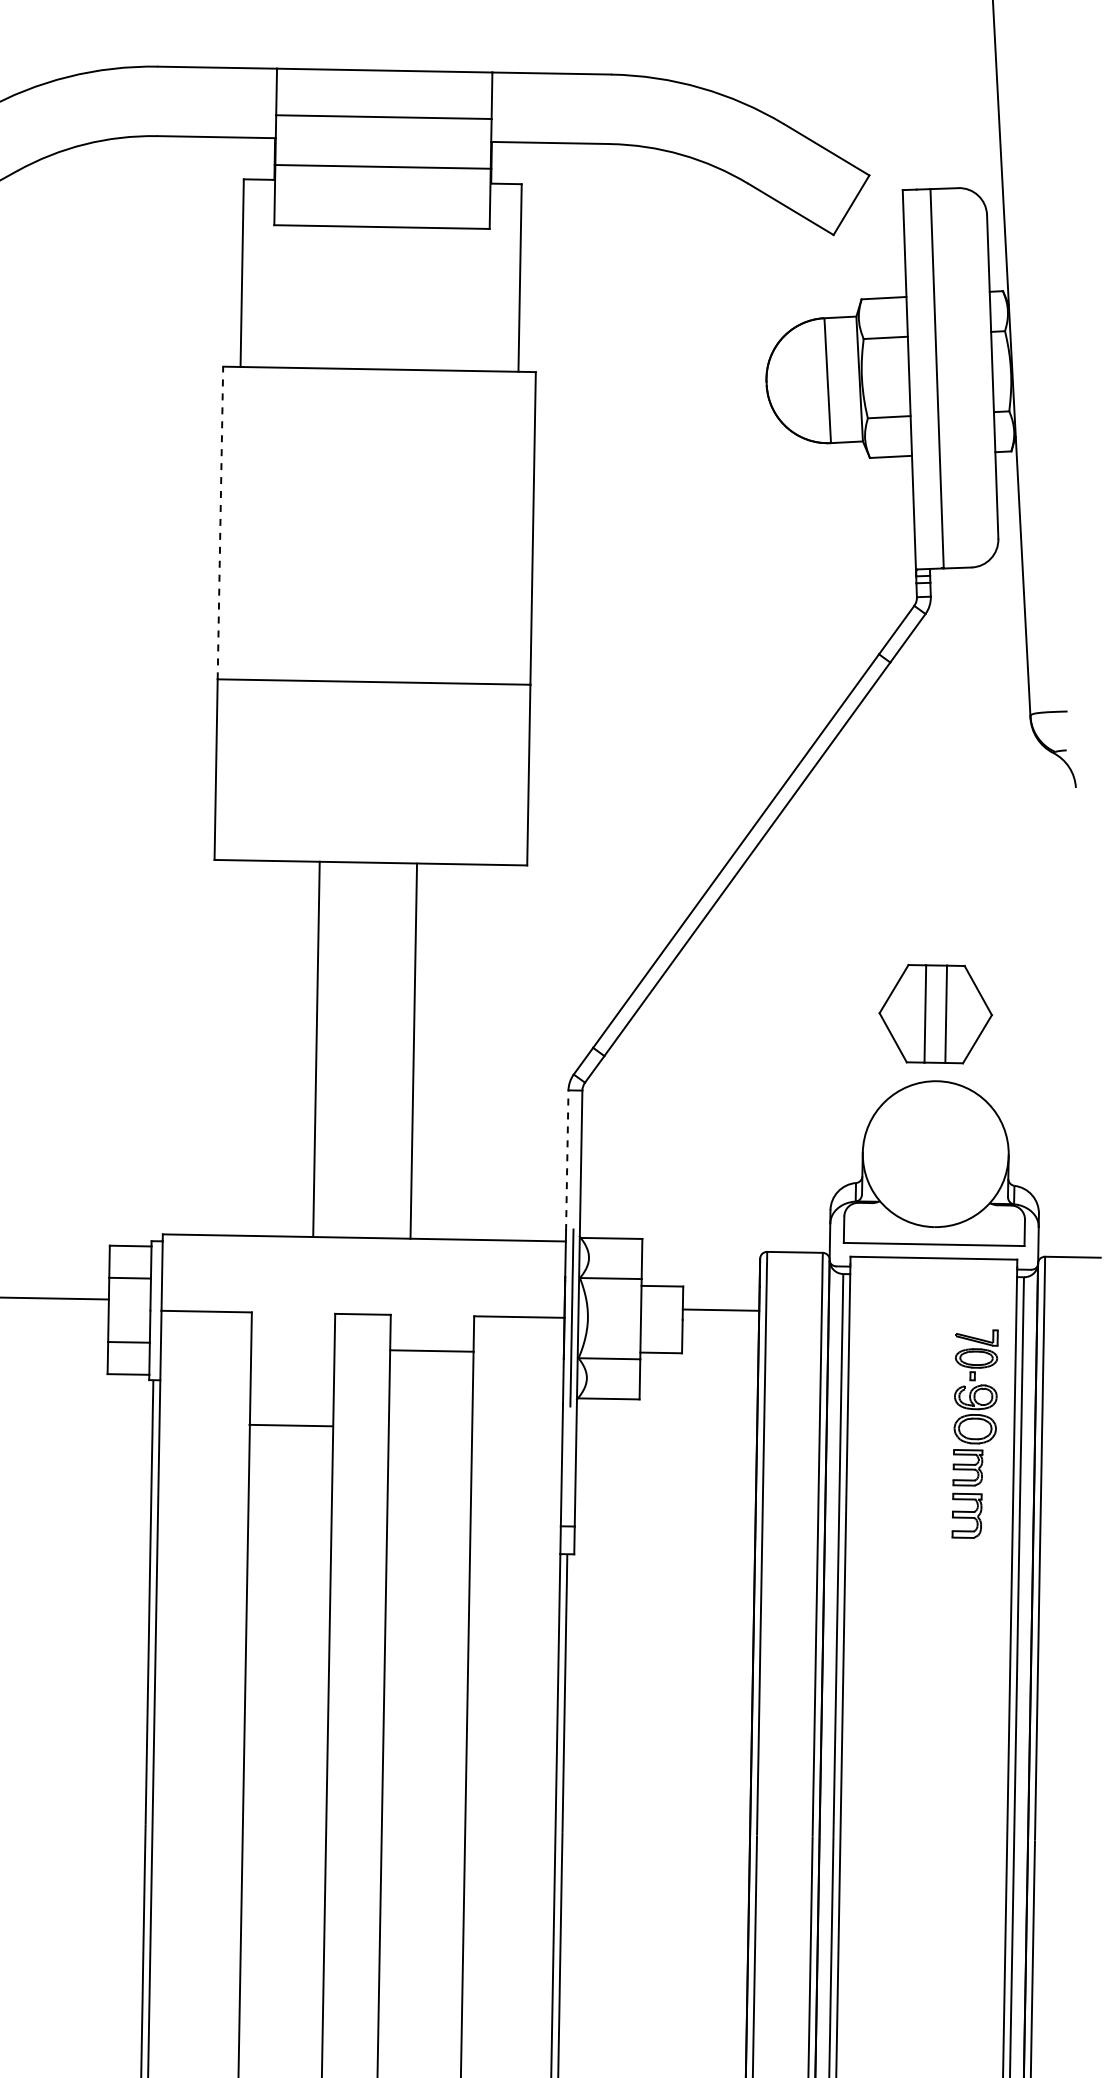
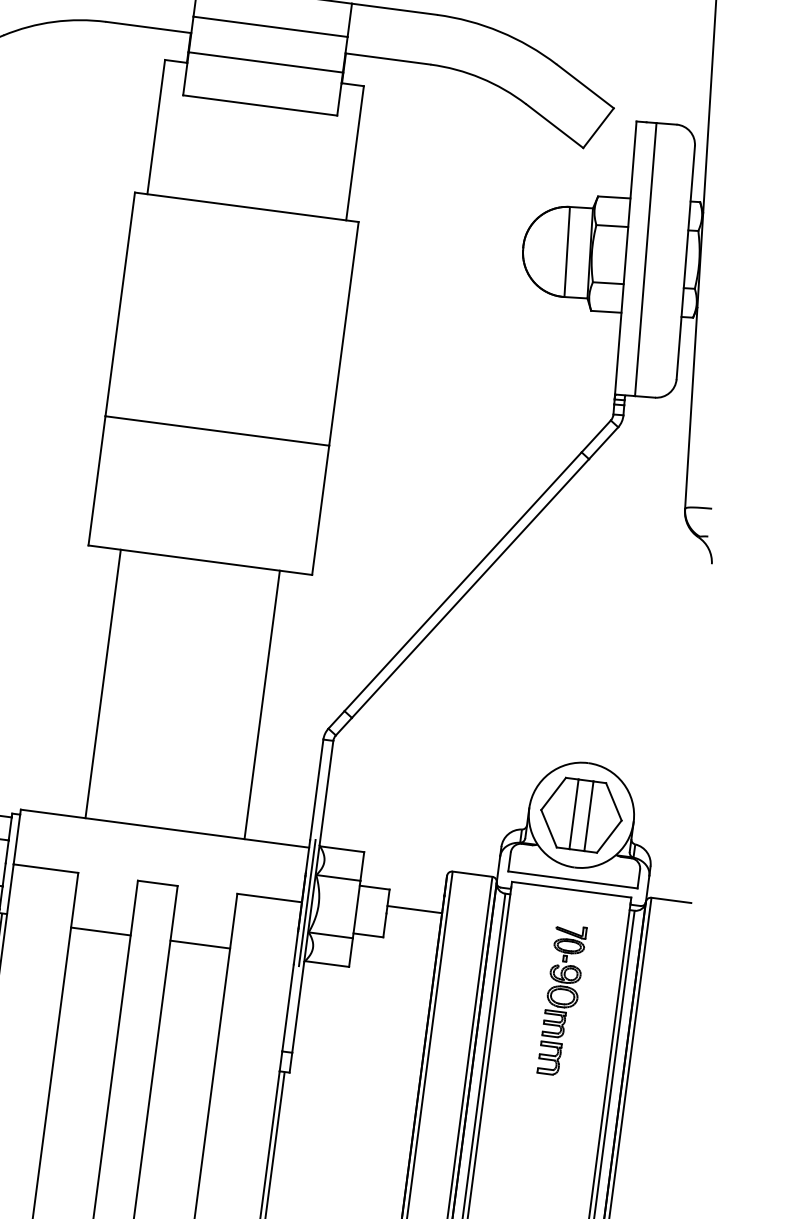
line: (220, 522) -> (120, 304), dashed -> solid
part: (935, 1014) -> (581, 815), moved
line: (316, 1048) -> (103, 683), moved
line: (413, 1050) -> (262, 704), moved
line: (567, 1160) -> (316, 789), dashed -> solid
line: (431, 1350) -> (199, 944), moved
line: (290, 1425) -> (100, 931), moved
part: (974, 1433) -> (561, 999), moved

